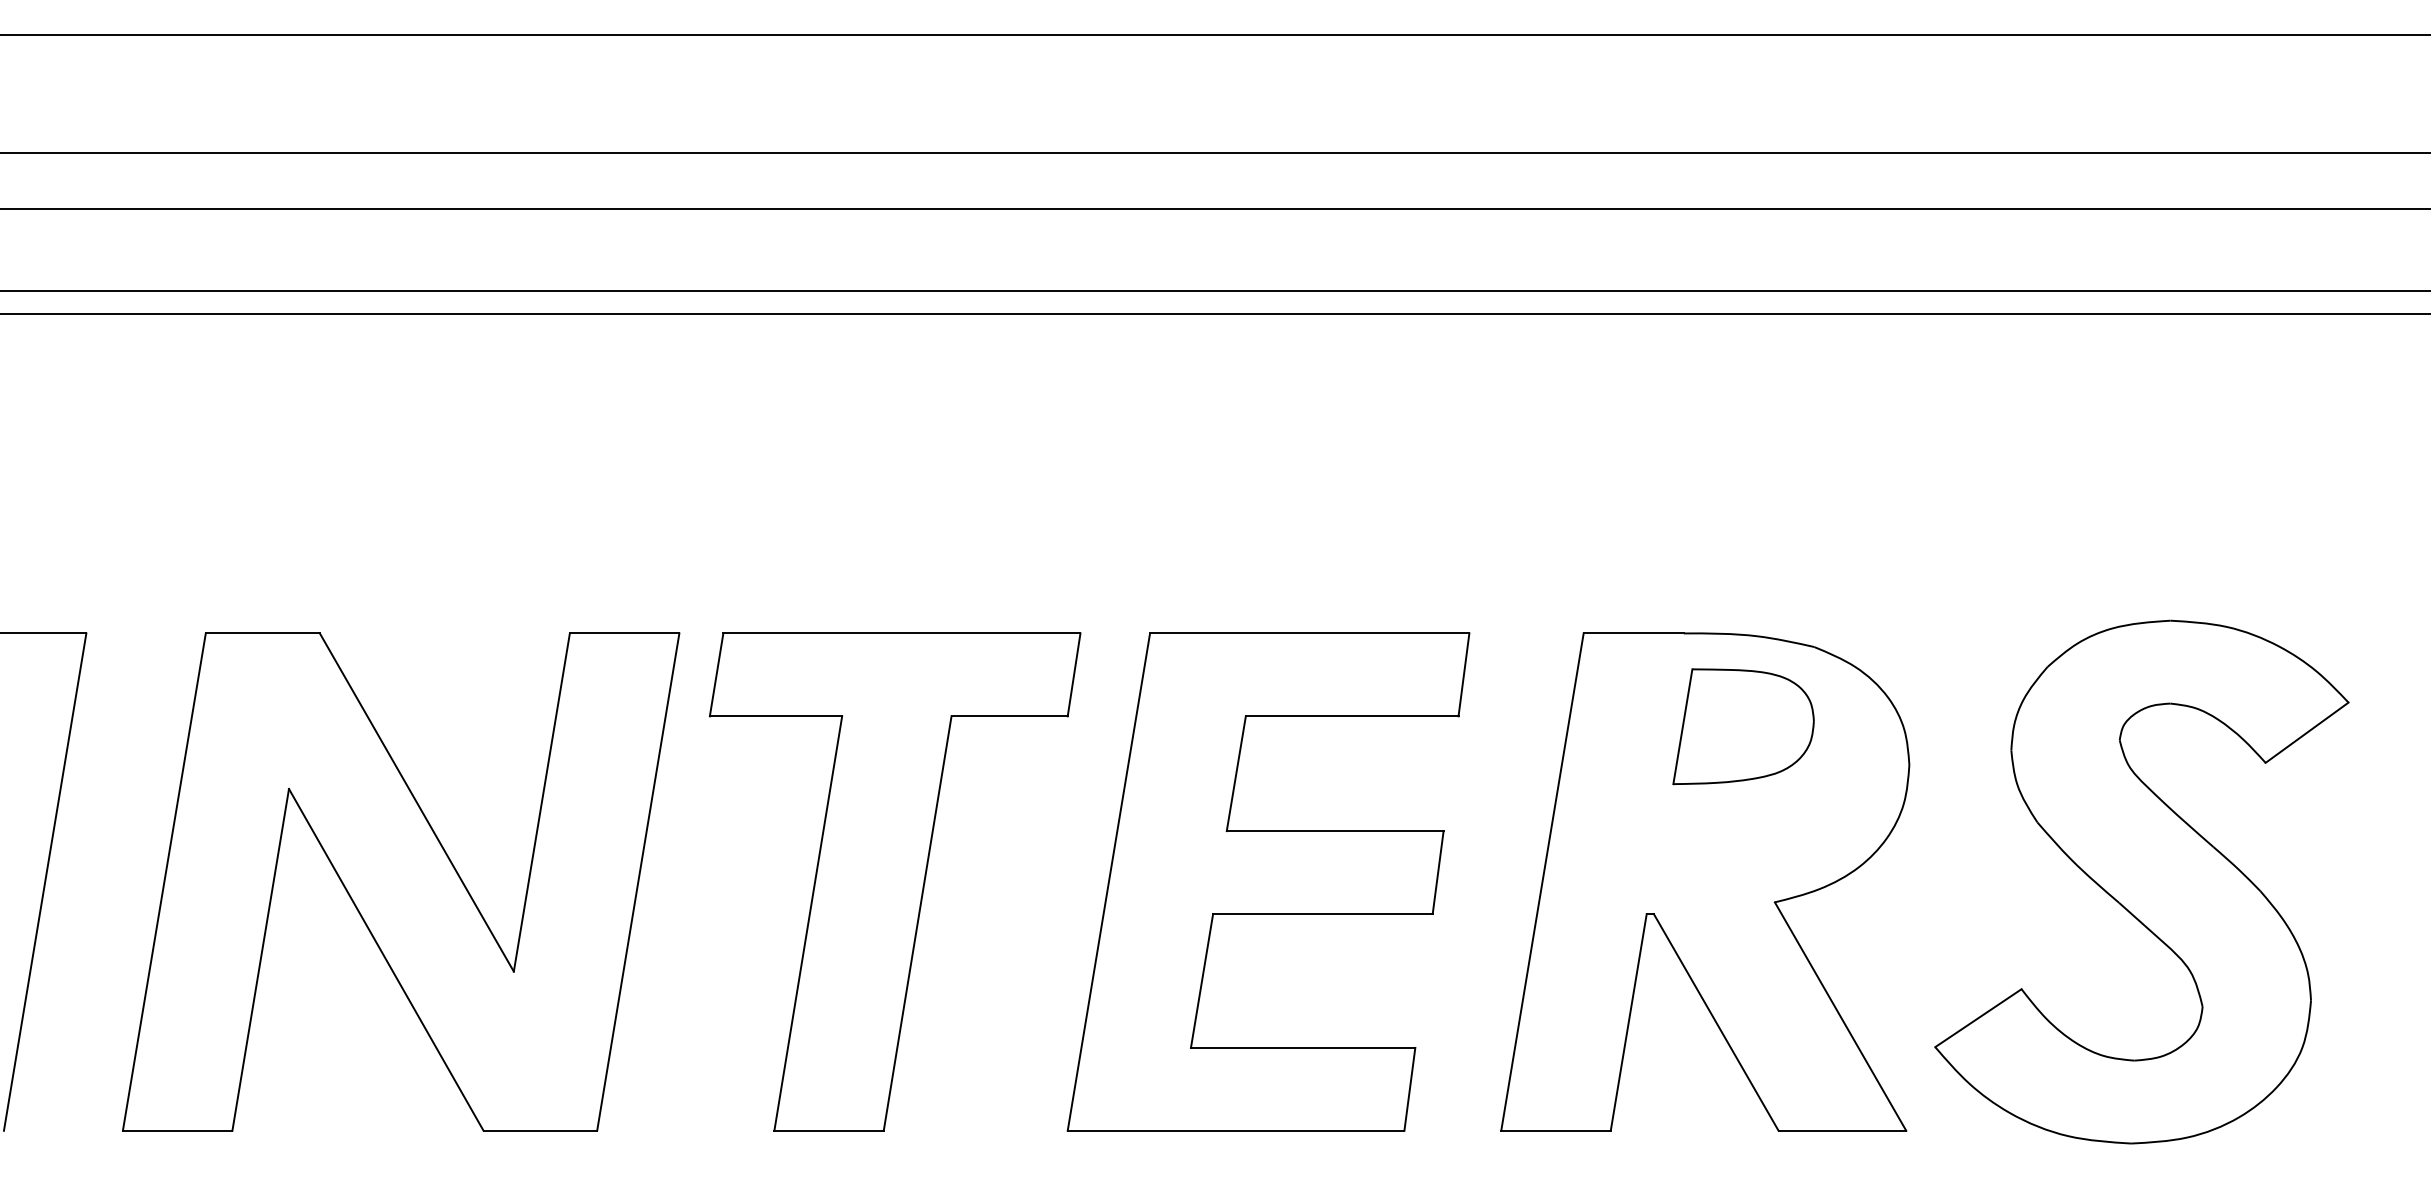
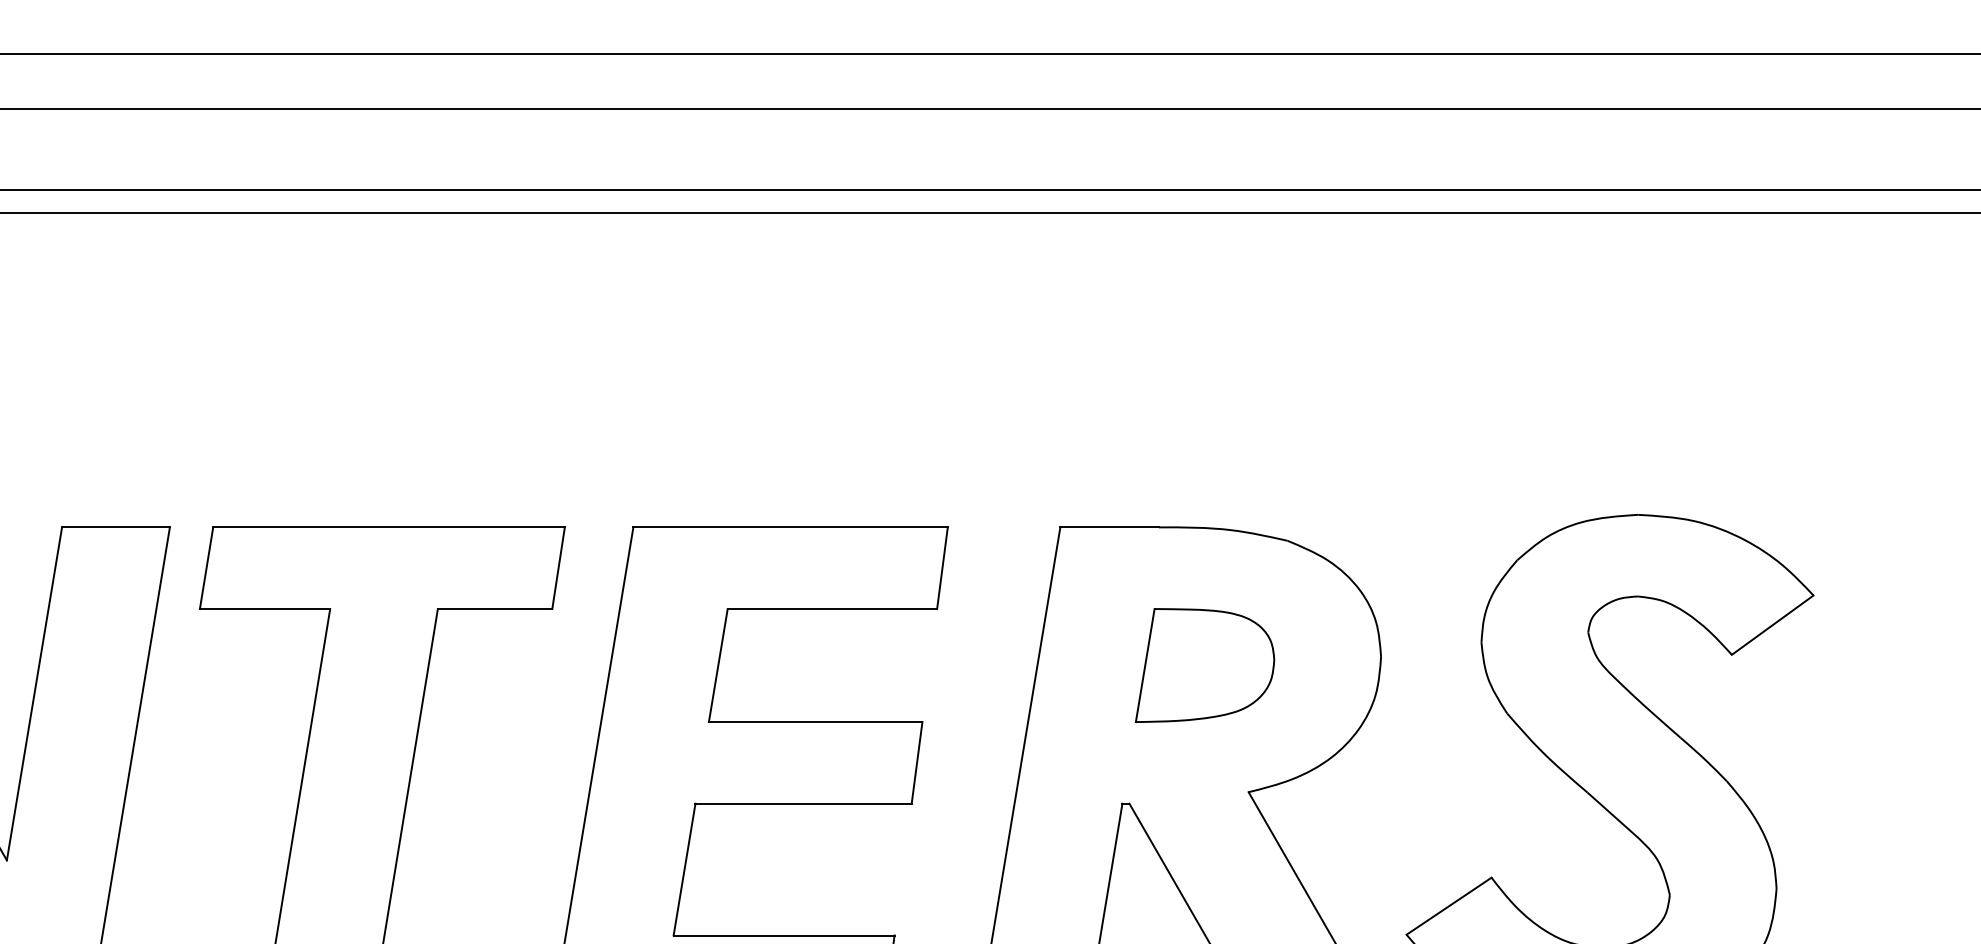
part: (1743, 726) -> (1204, 665), moved

